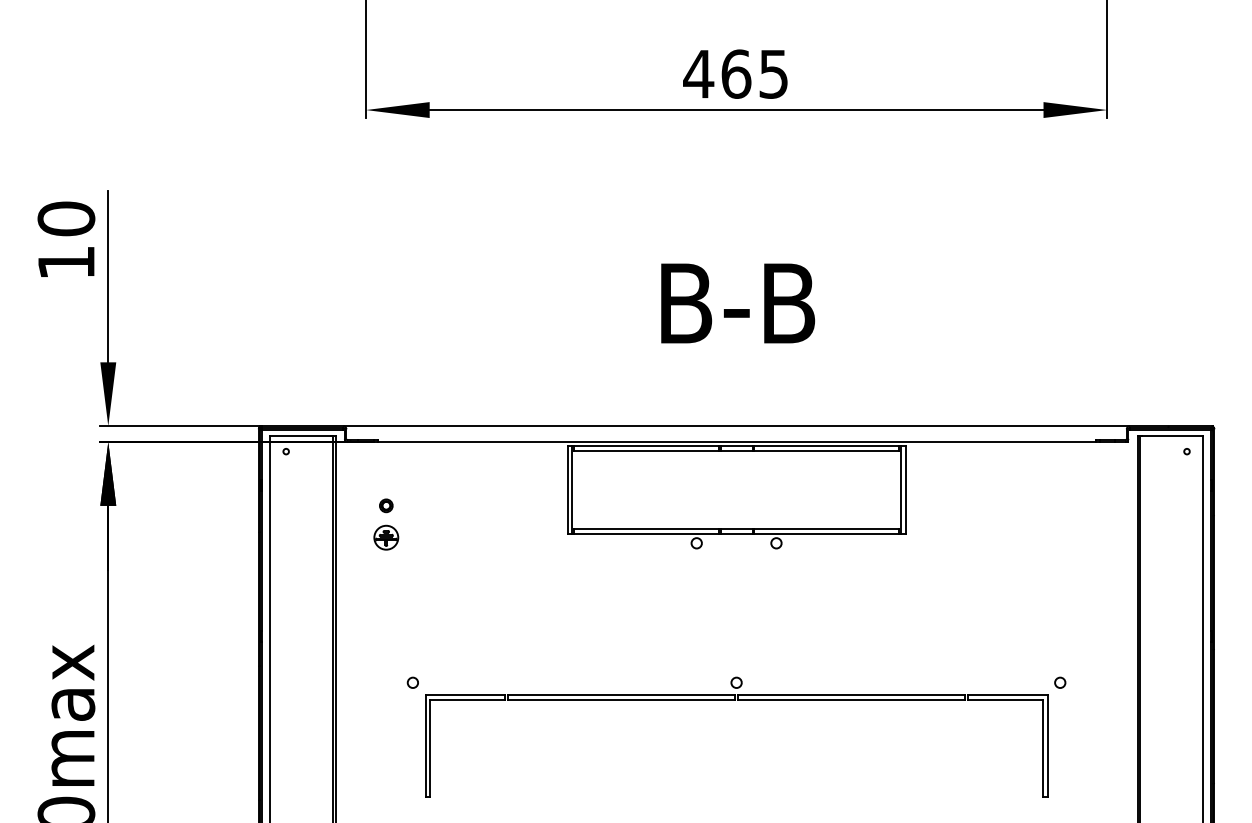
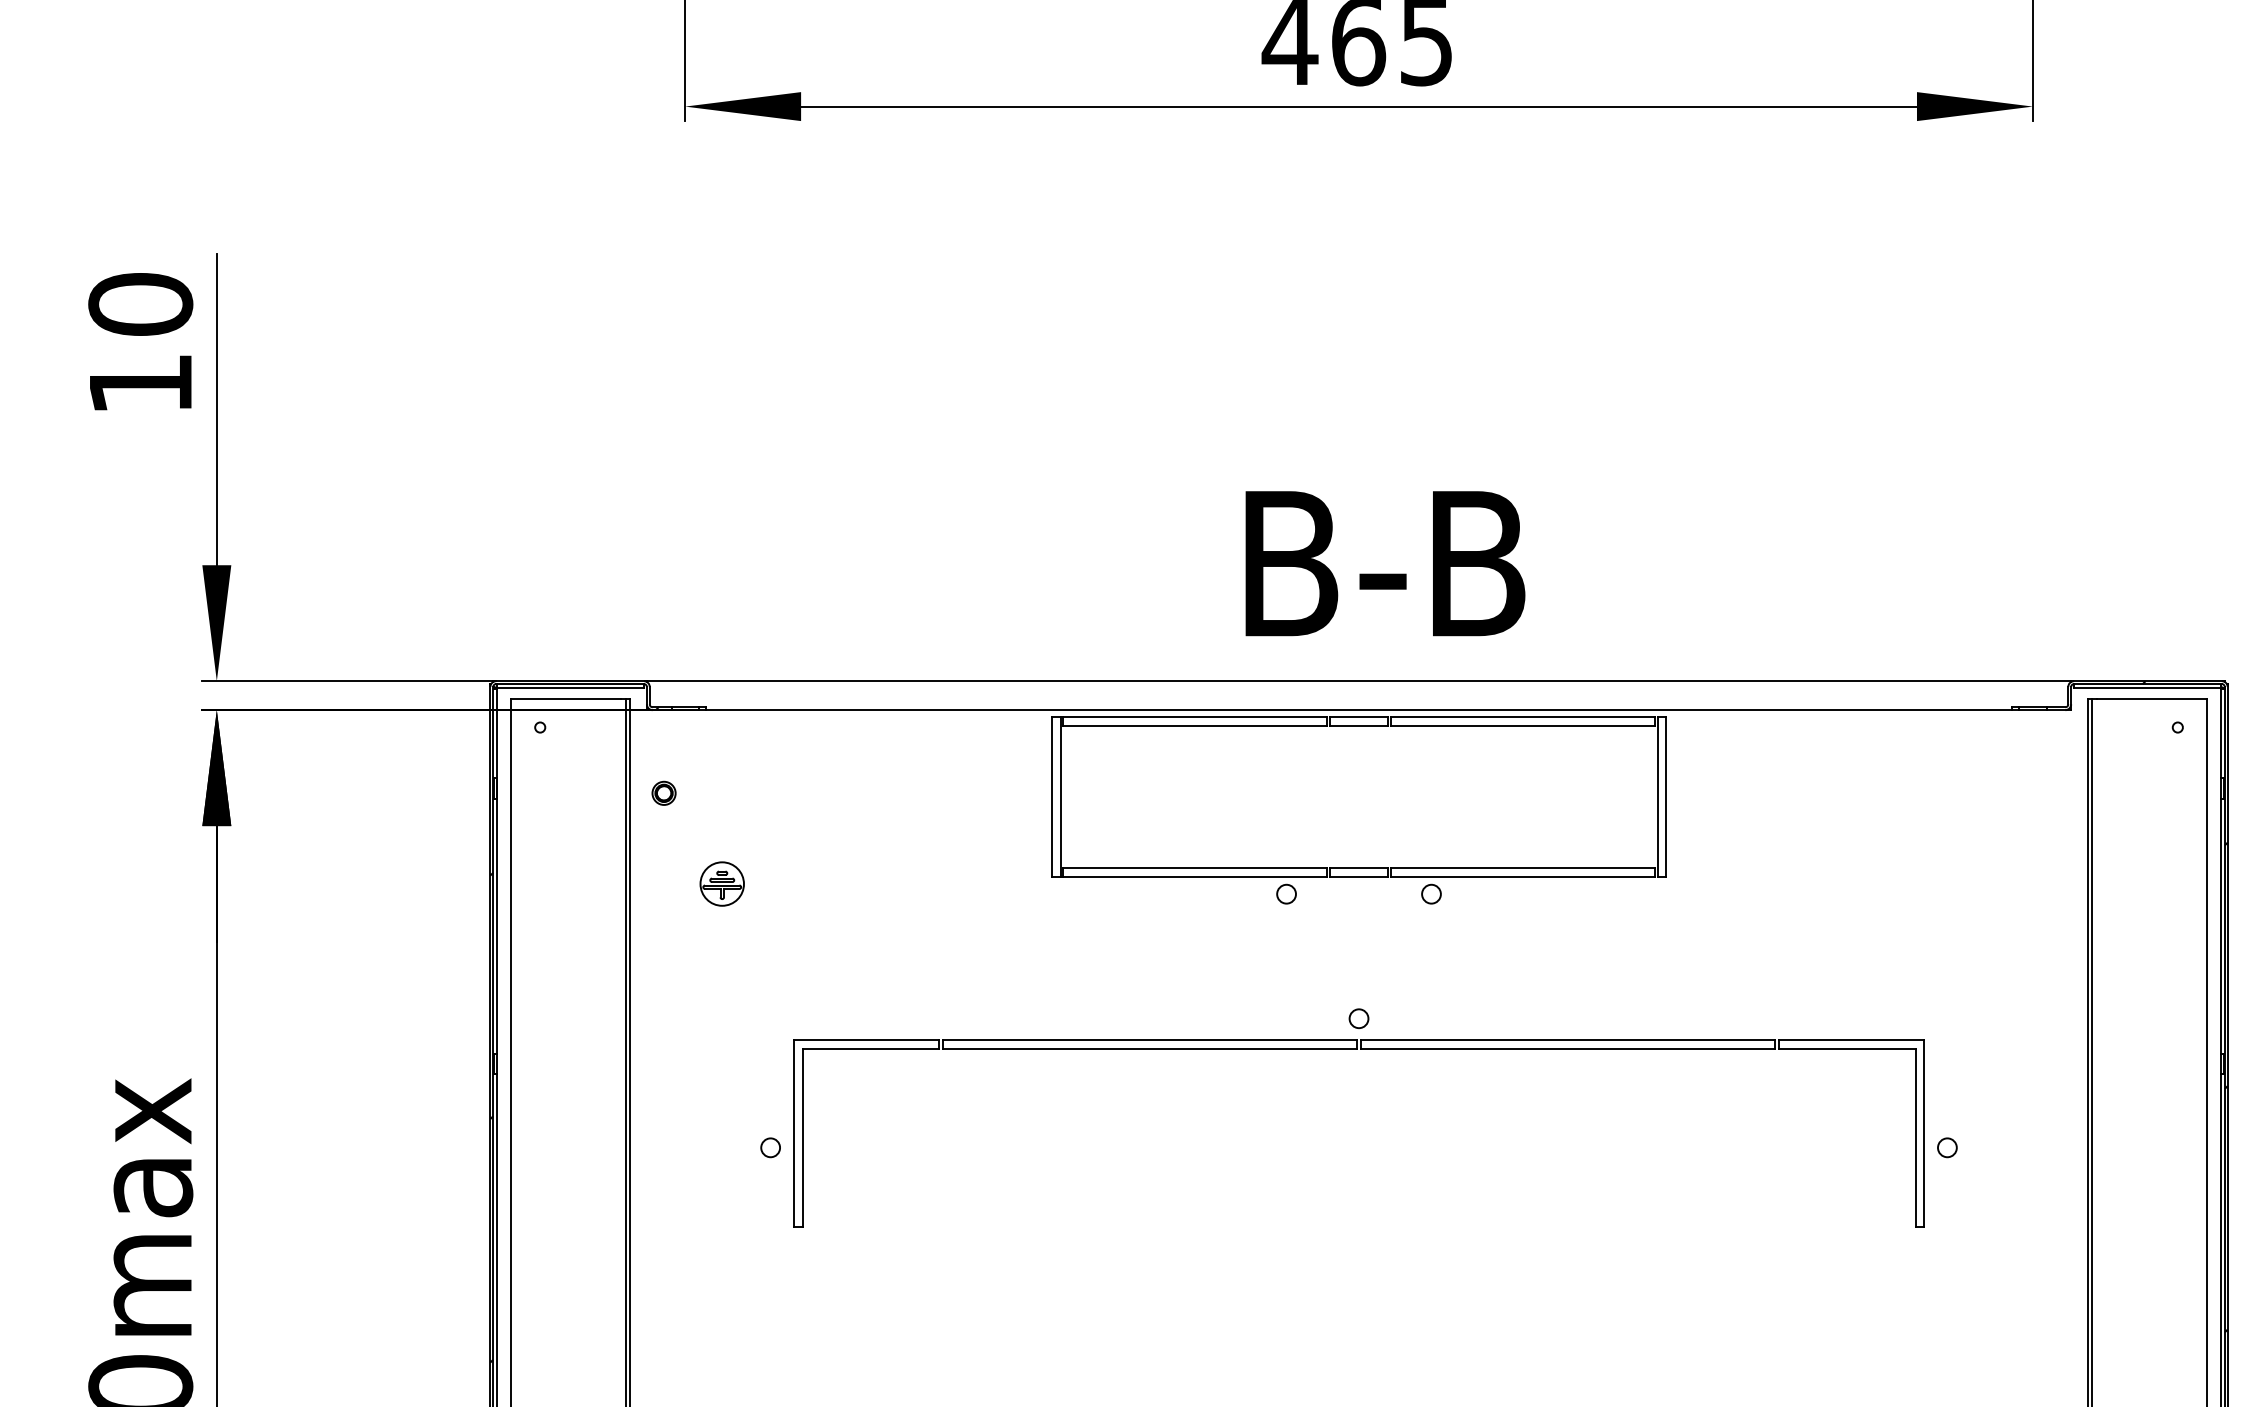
text: (738, 303) -> (1386, 563), moved
part: (386, 505) -> (664, 792), moved
part: (735, 700) -> (1357, 1050), moved

